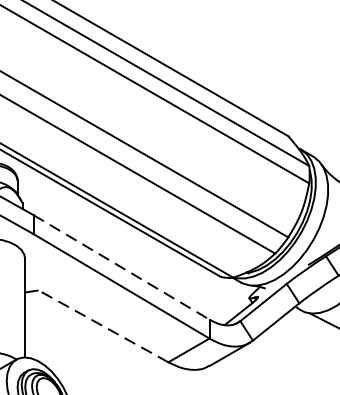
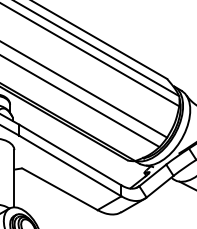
line: (121, 268) -> (70, 155), dashed -> solid
line: (102, 326) -> (59, 189), dashed -> solid

